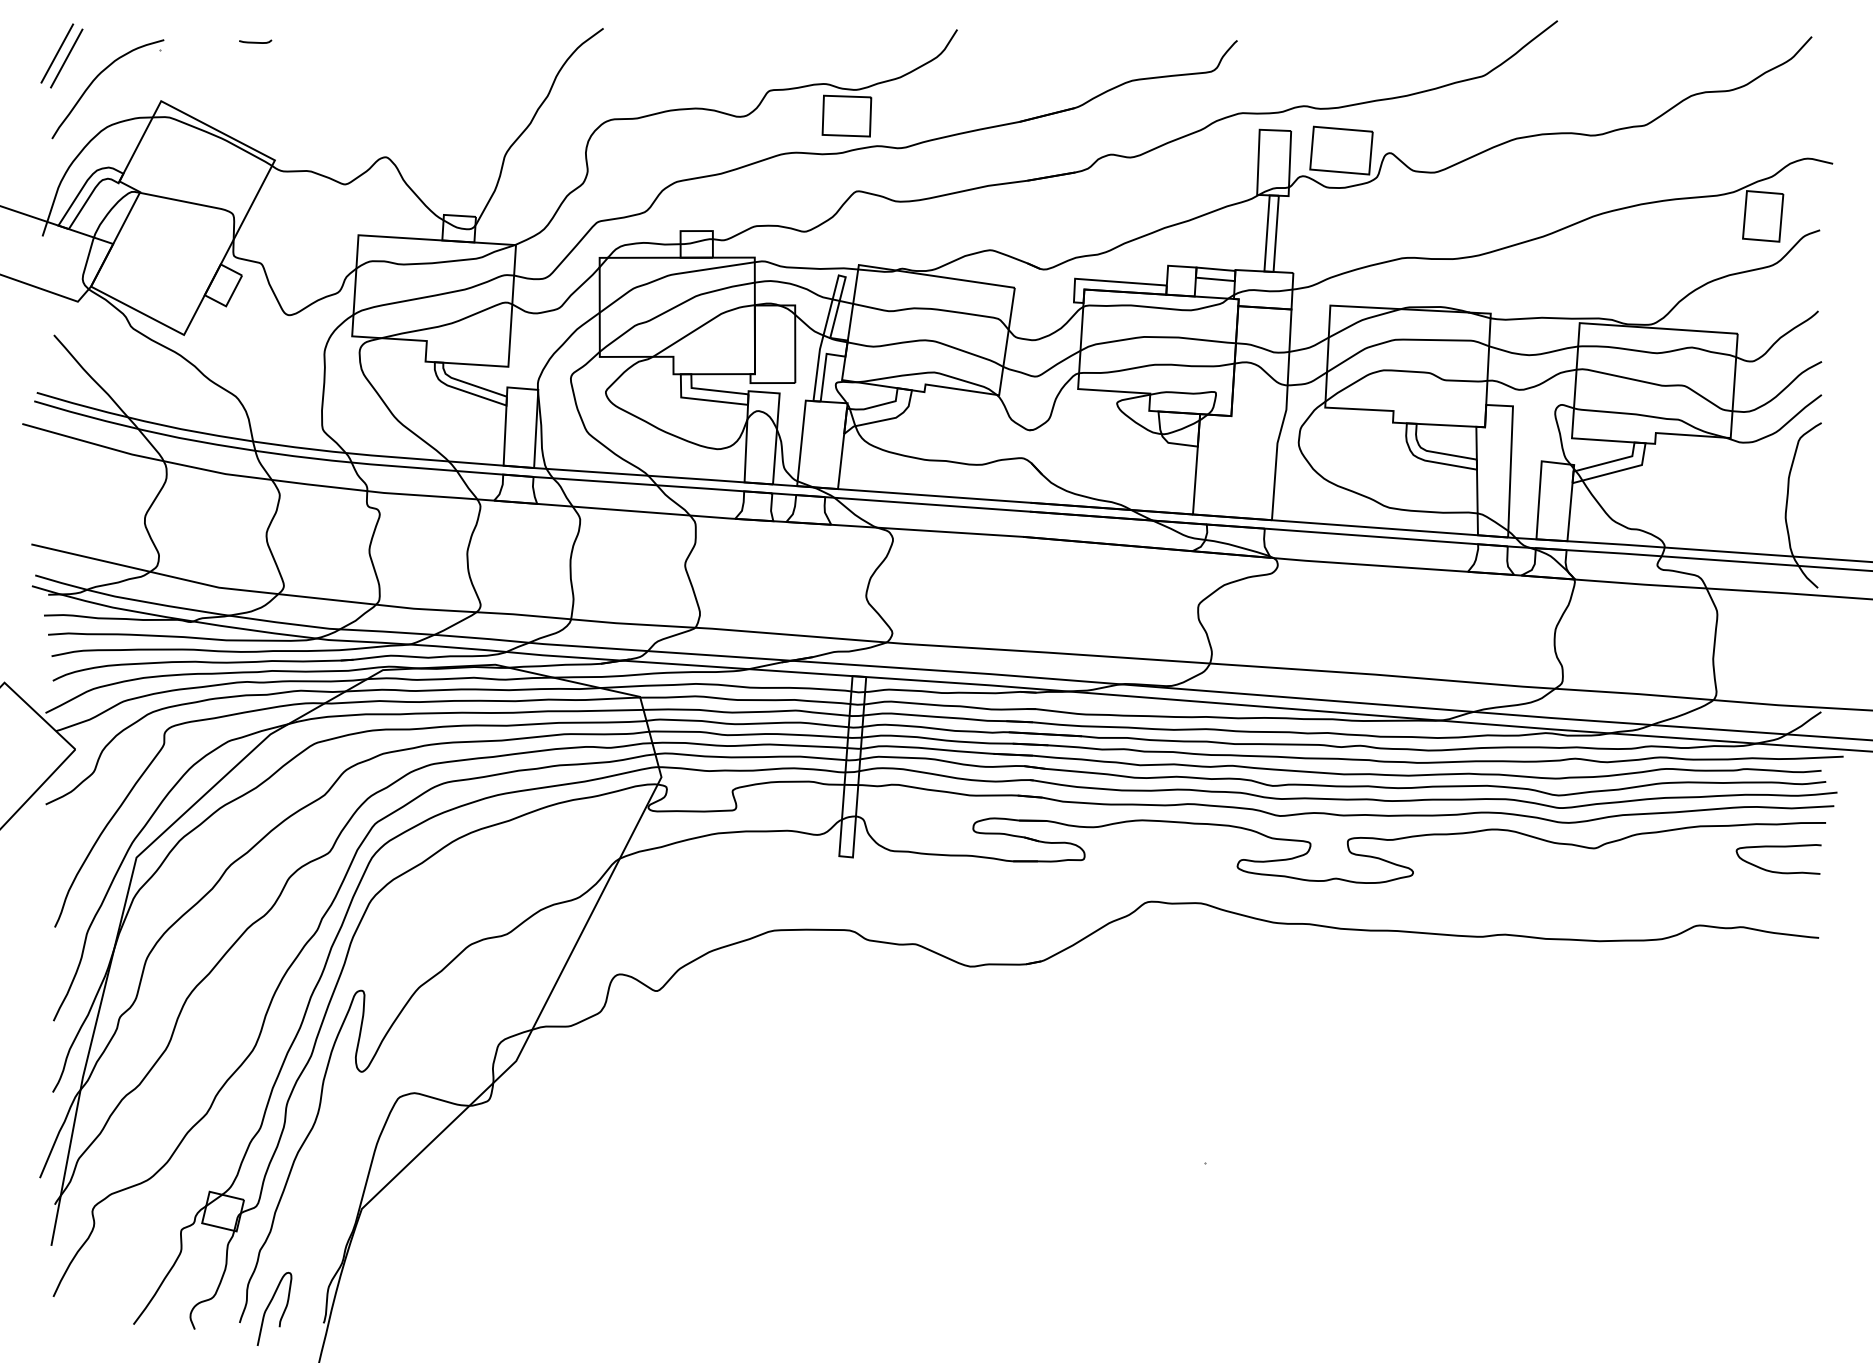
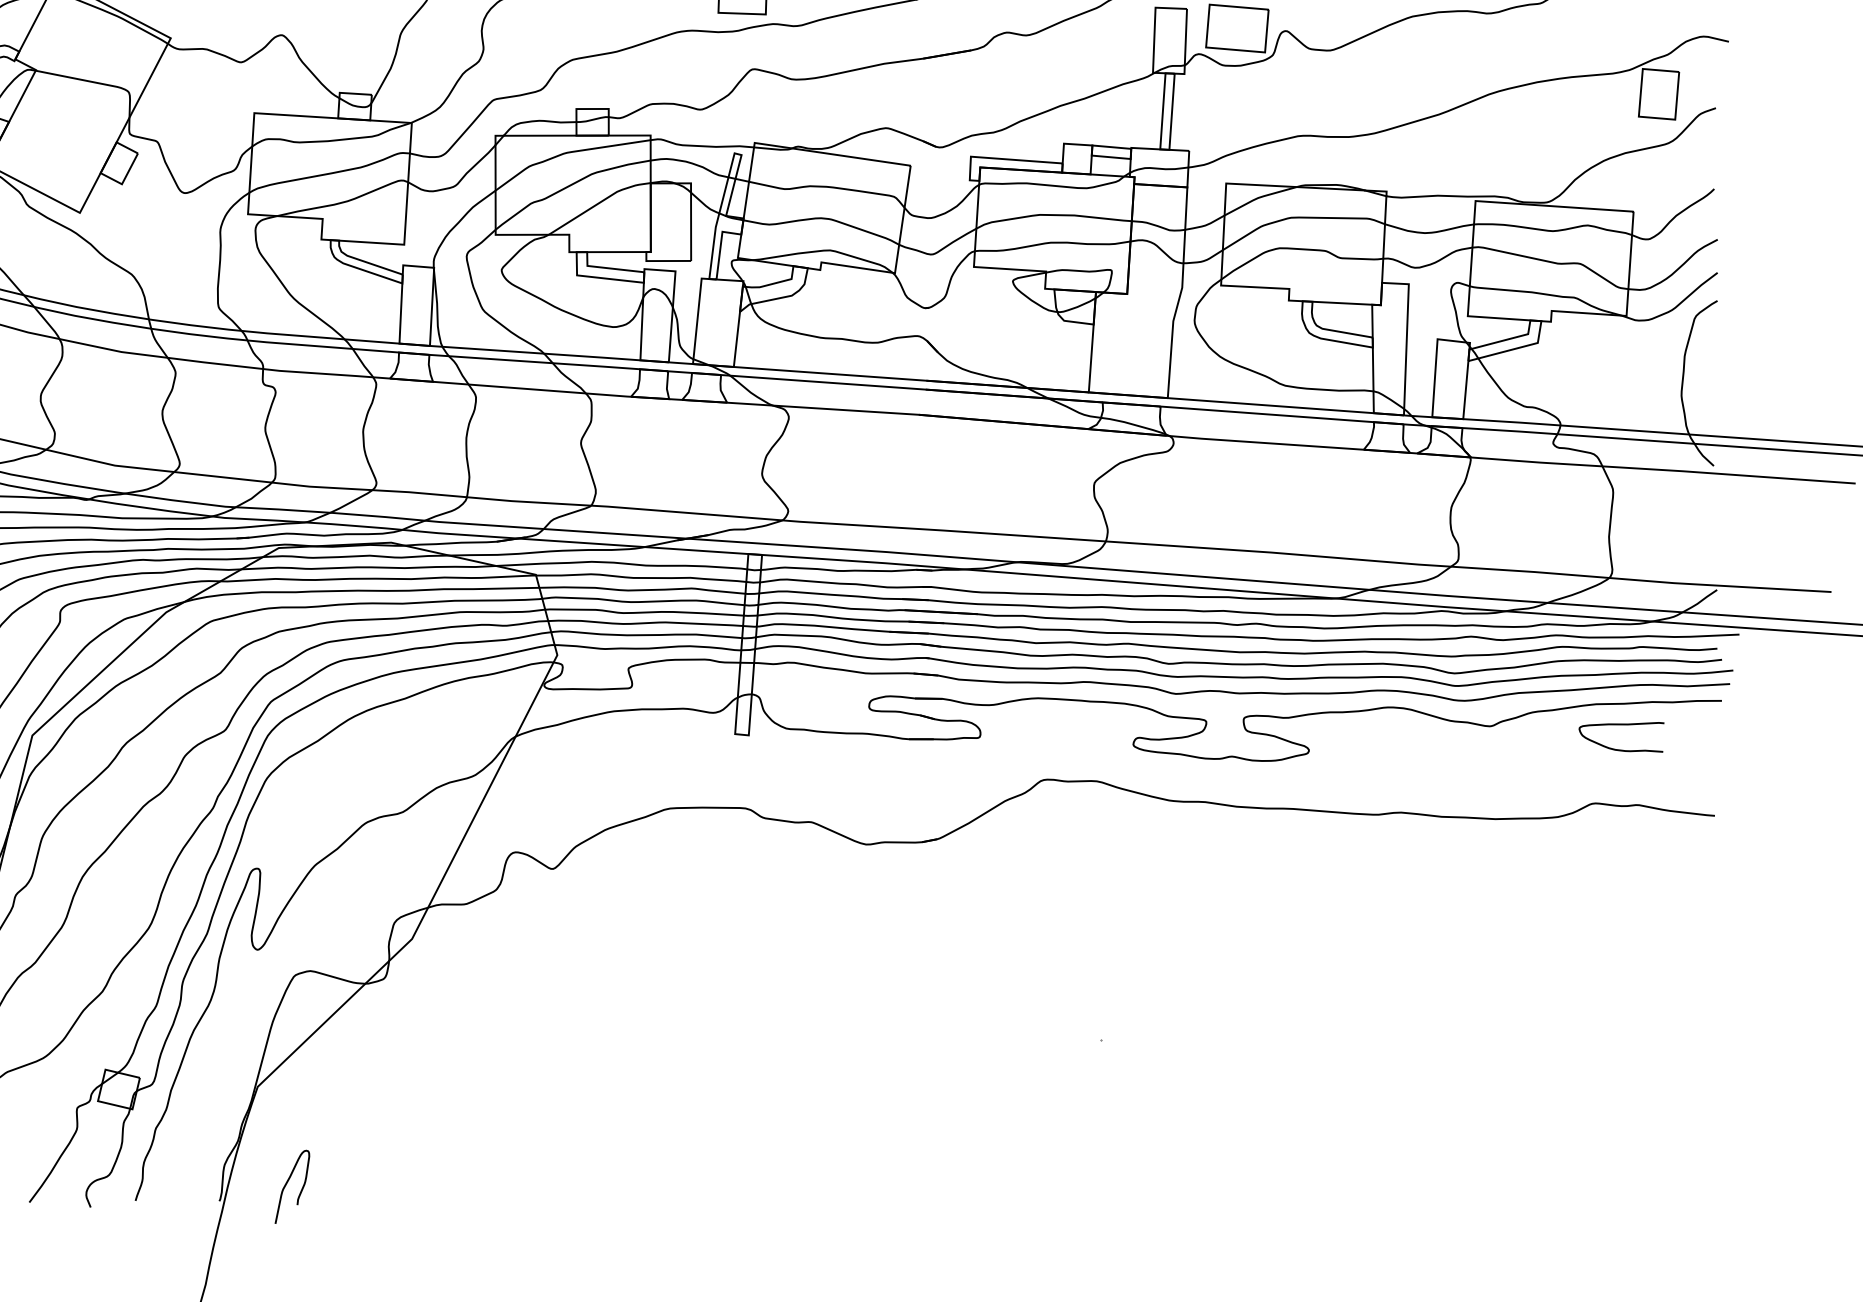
curve: (1778, 847) -> (1621, 725), moved
curve: (269, 1306) -> (287, 1184), moved

